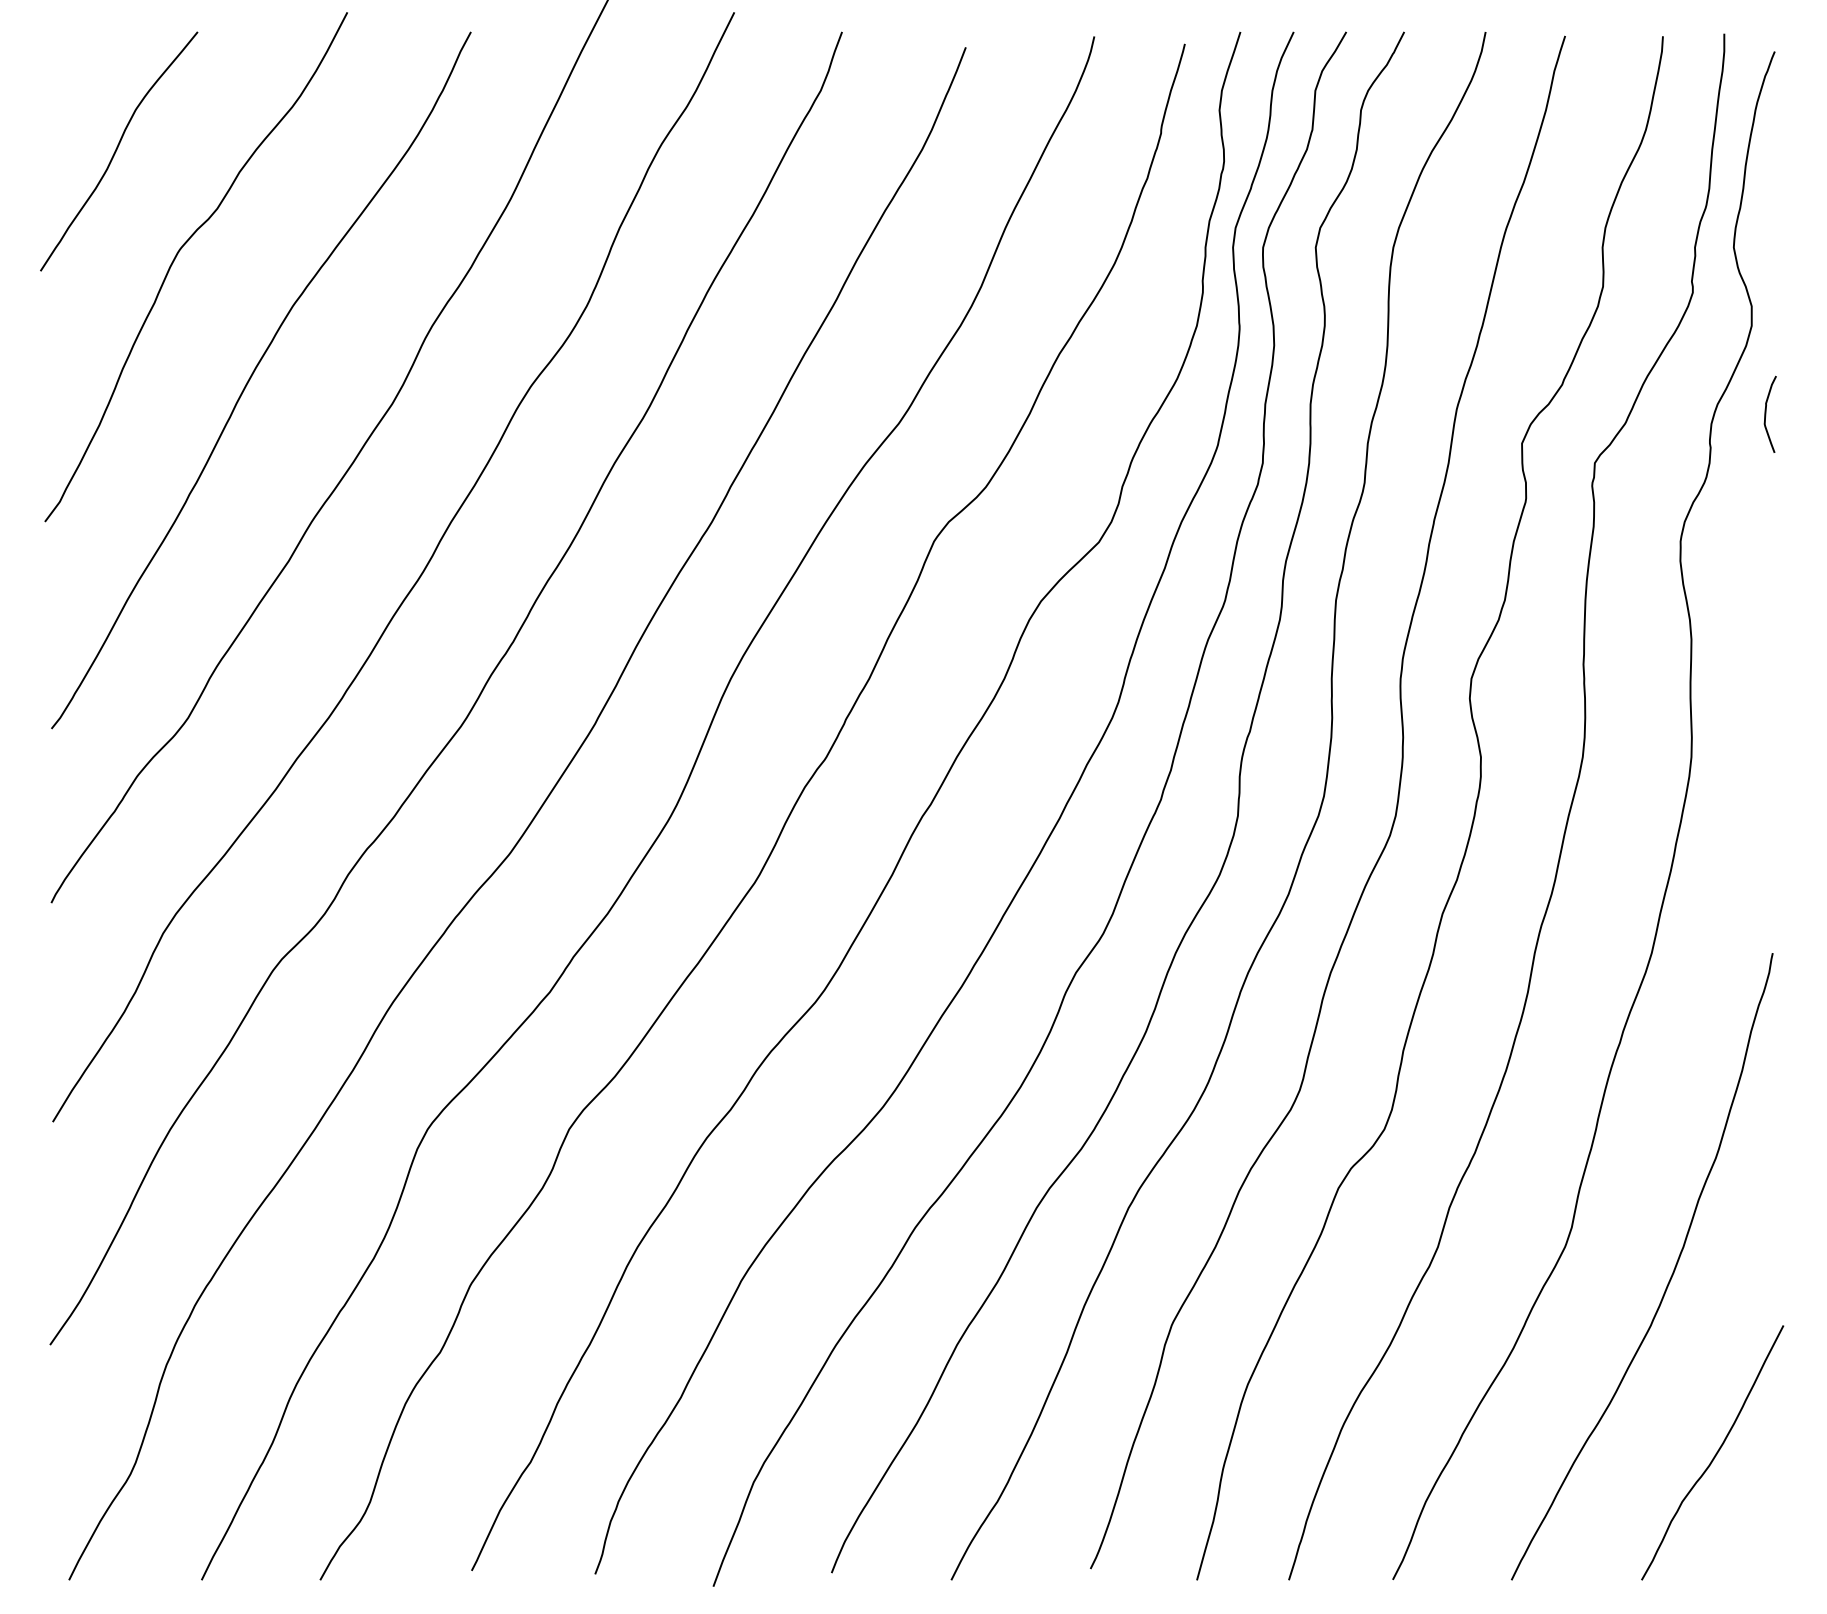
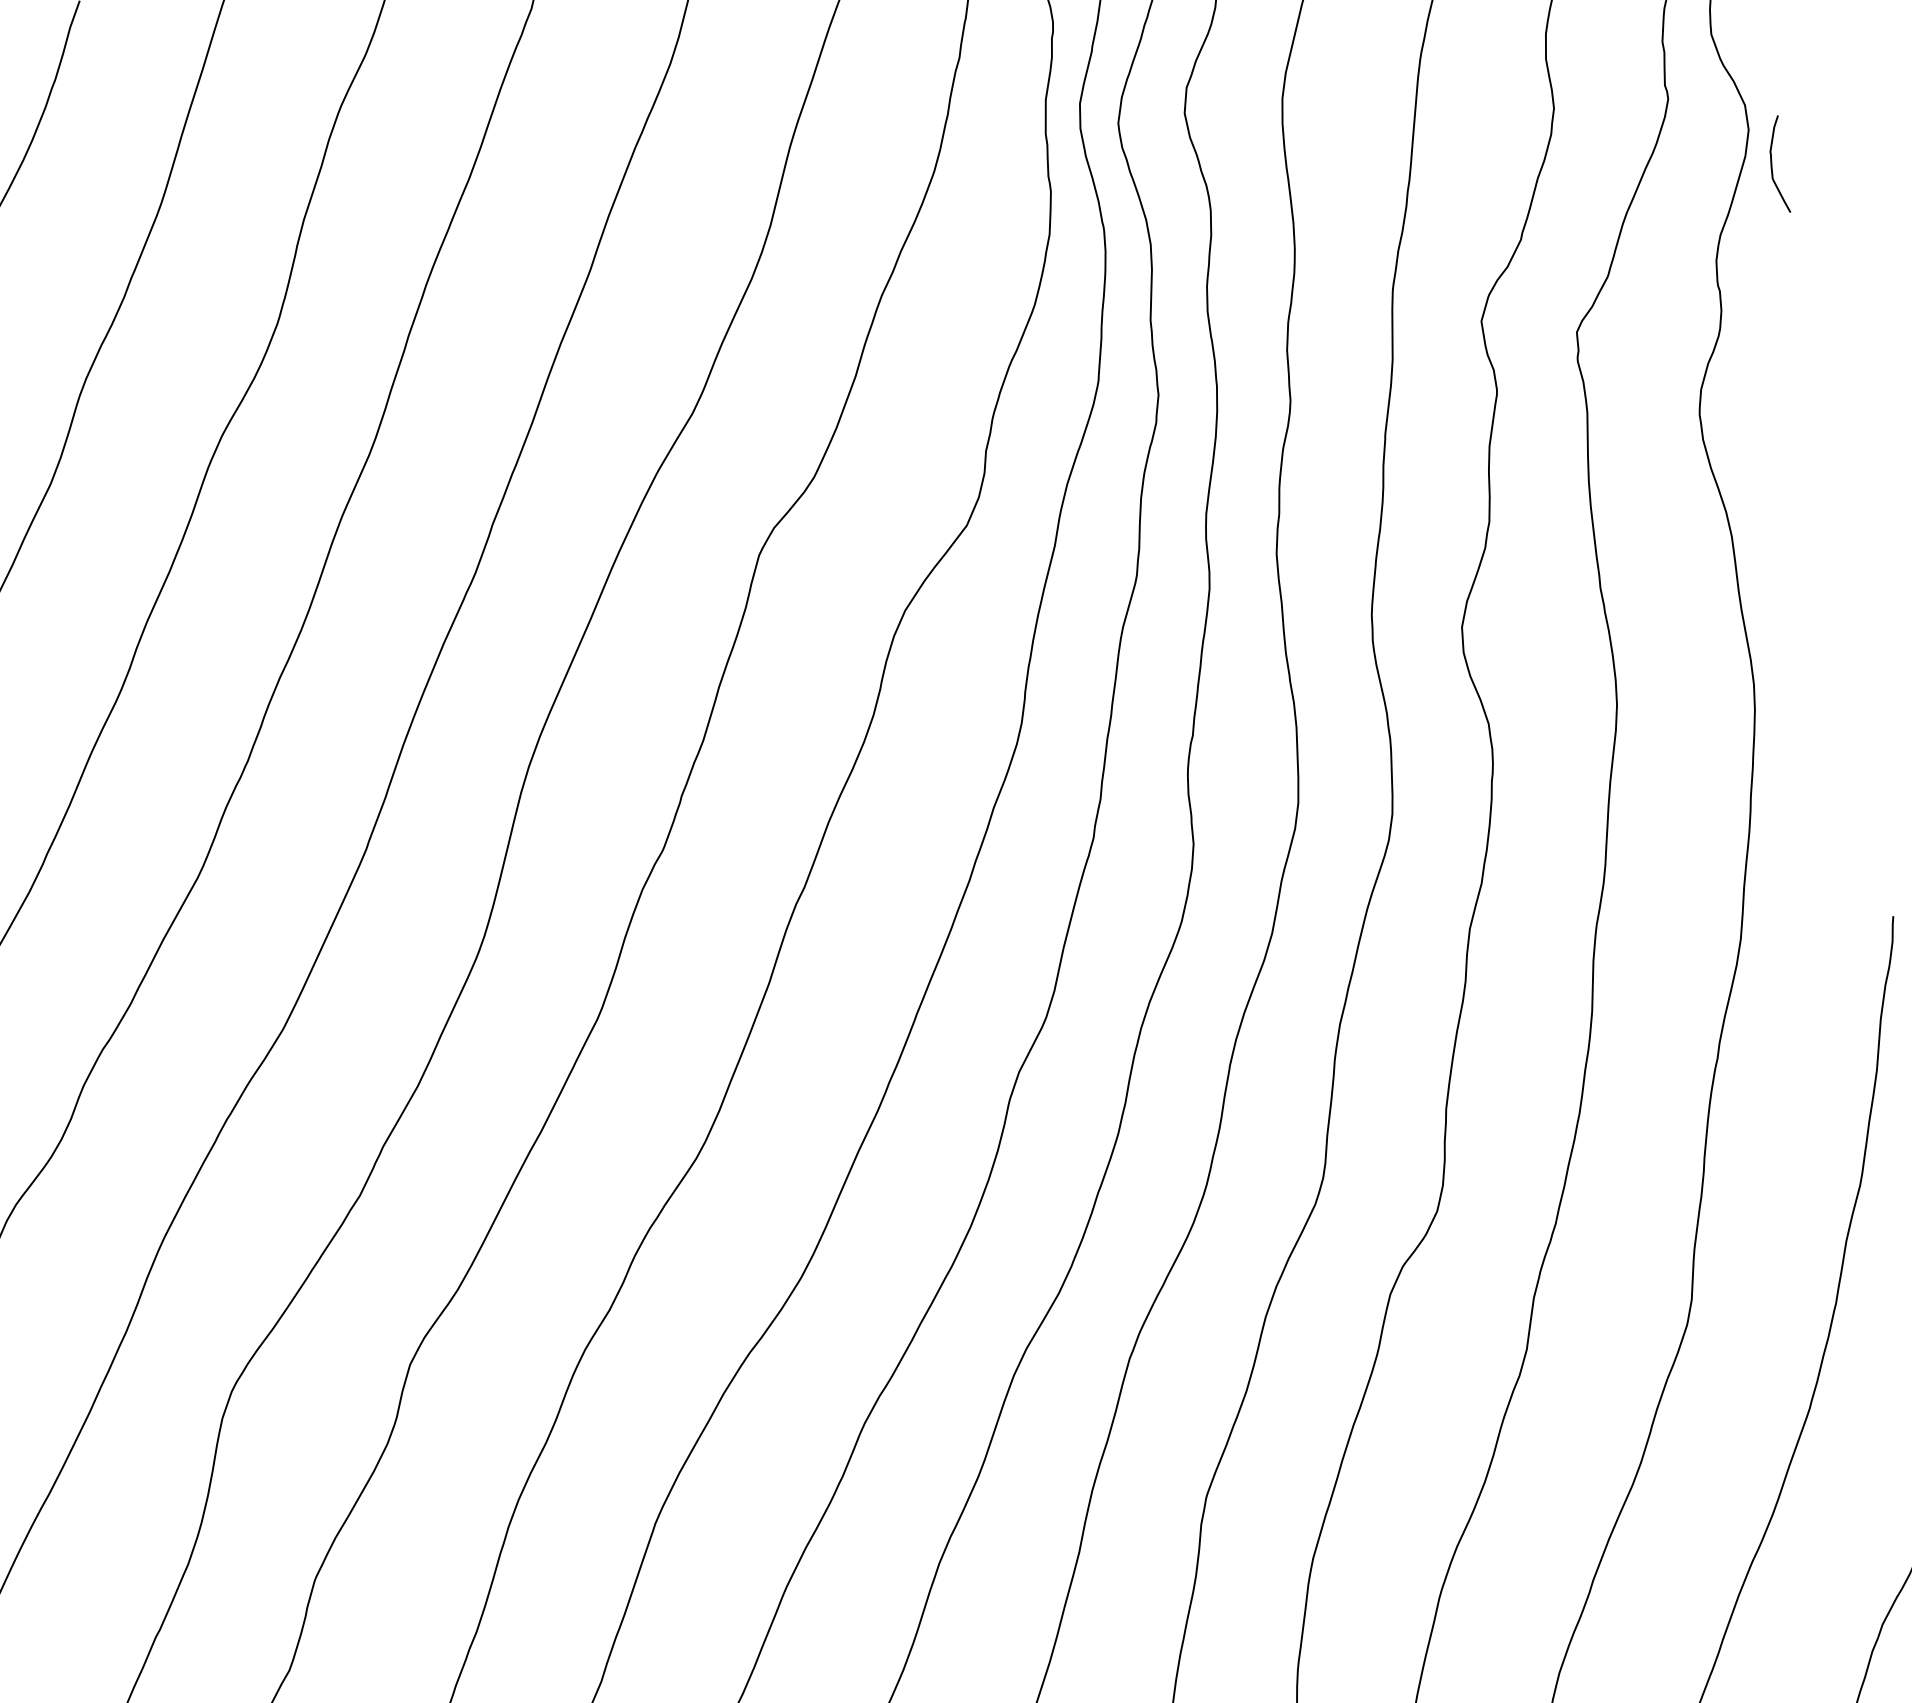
curve: (1766, 413) -> (1772, 164), moved

